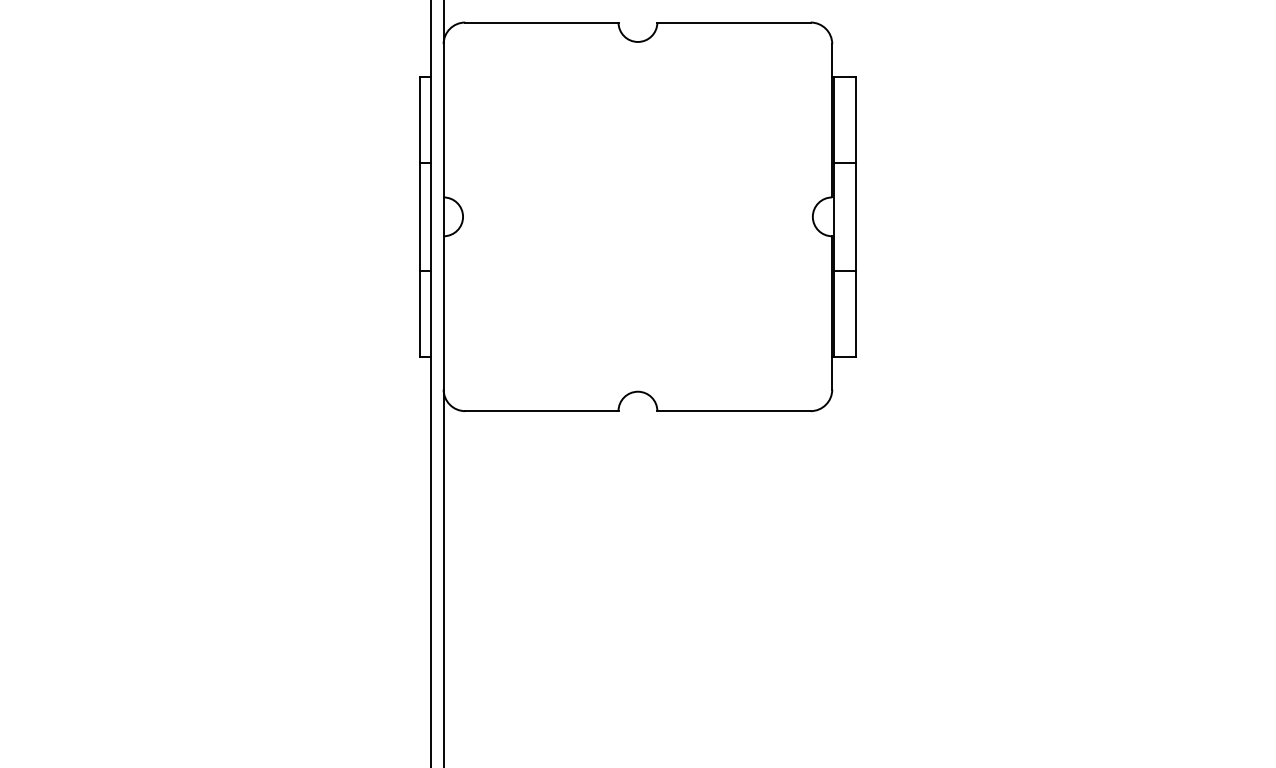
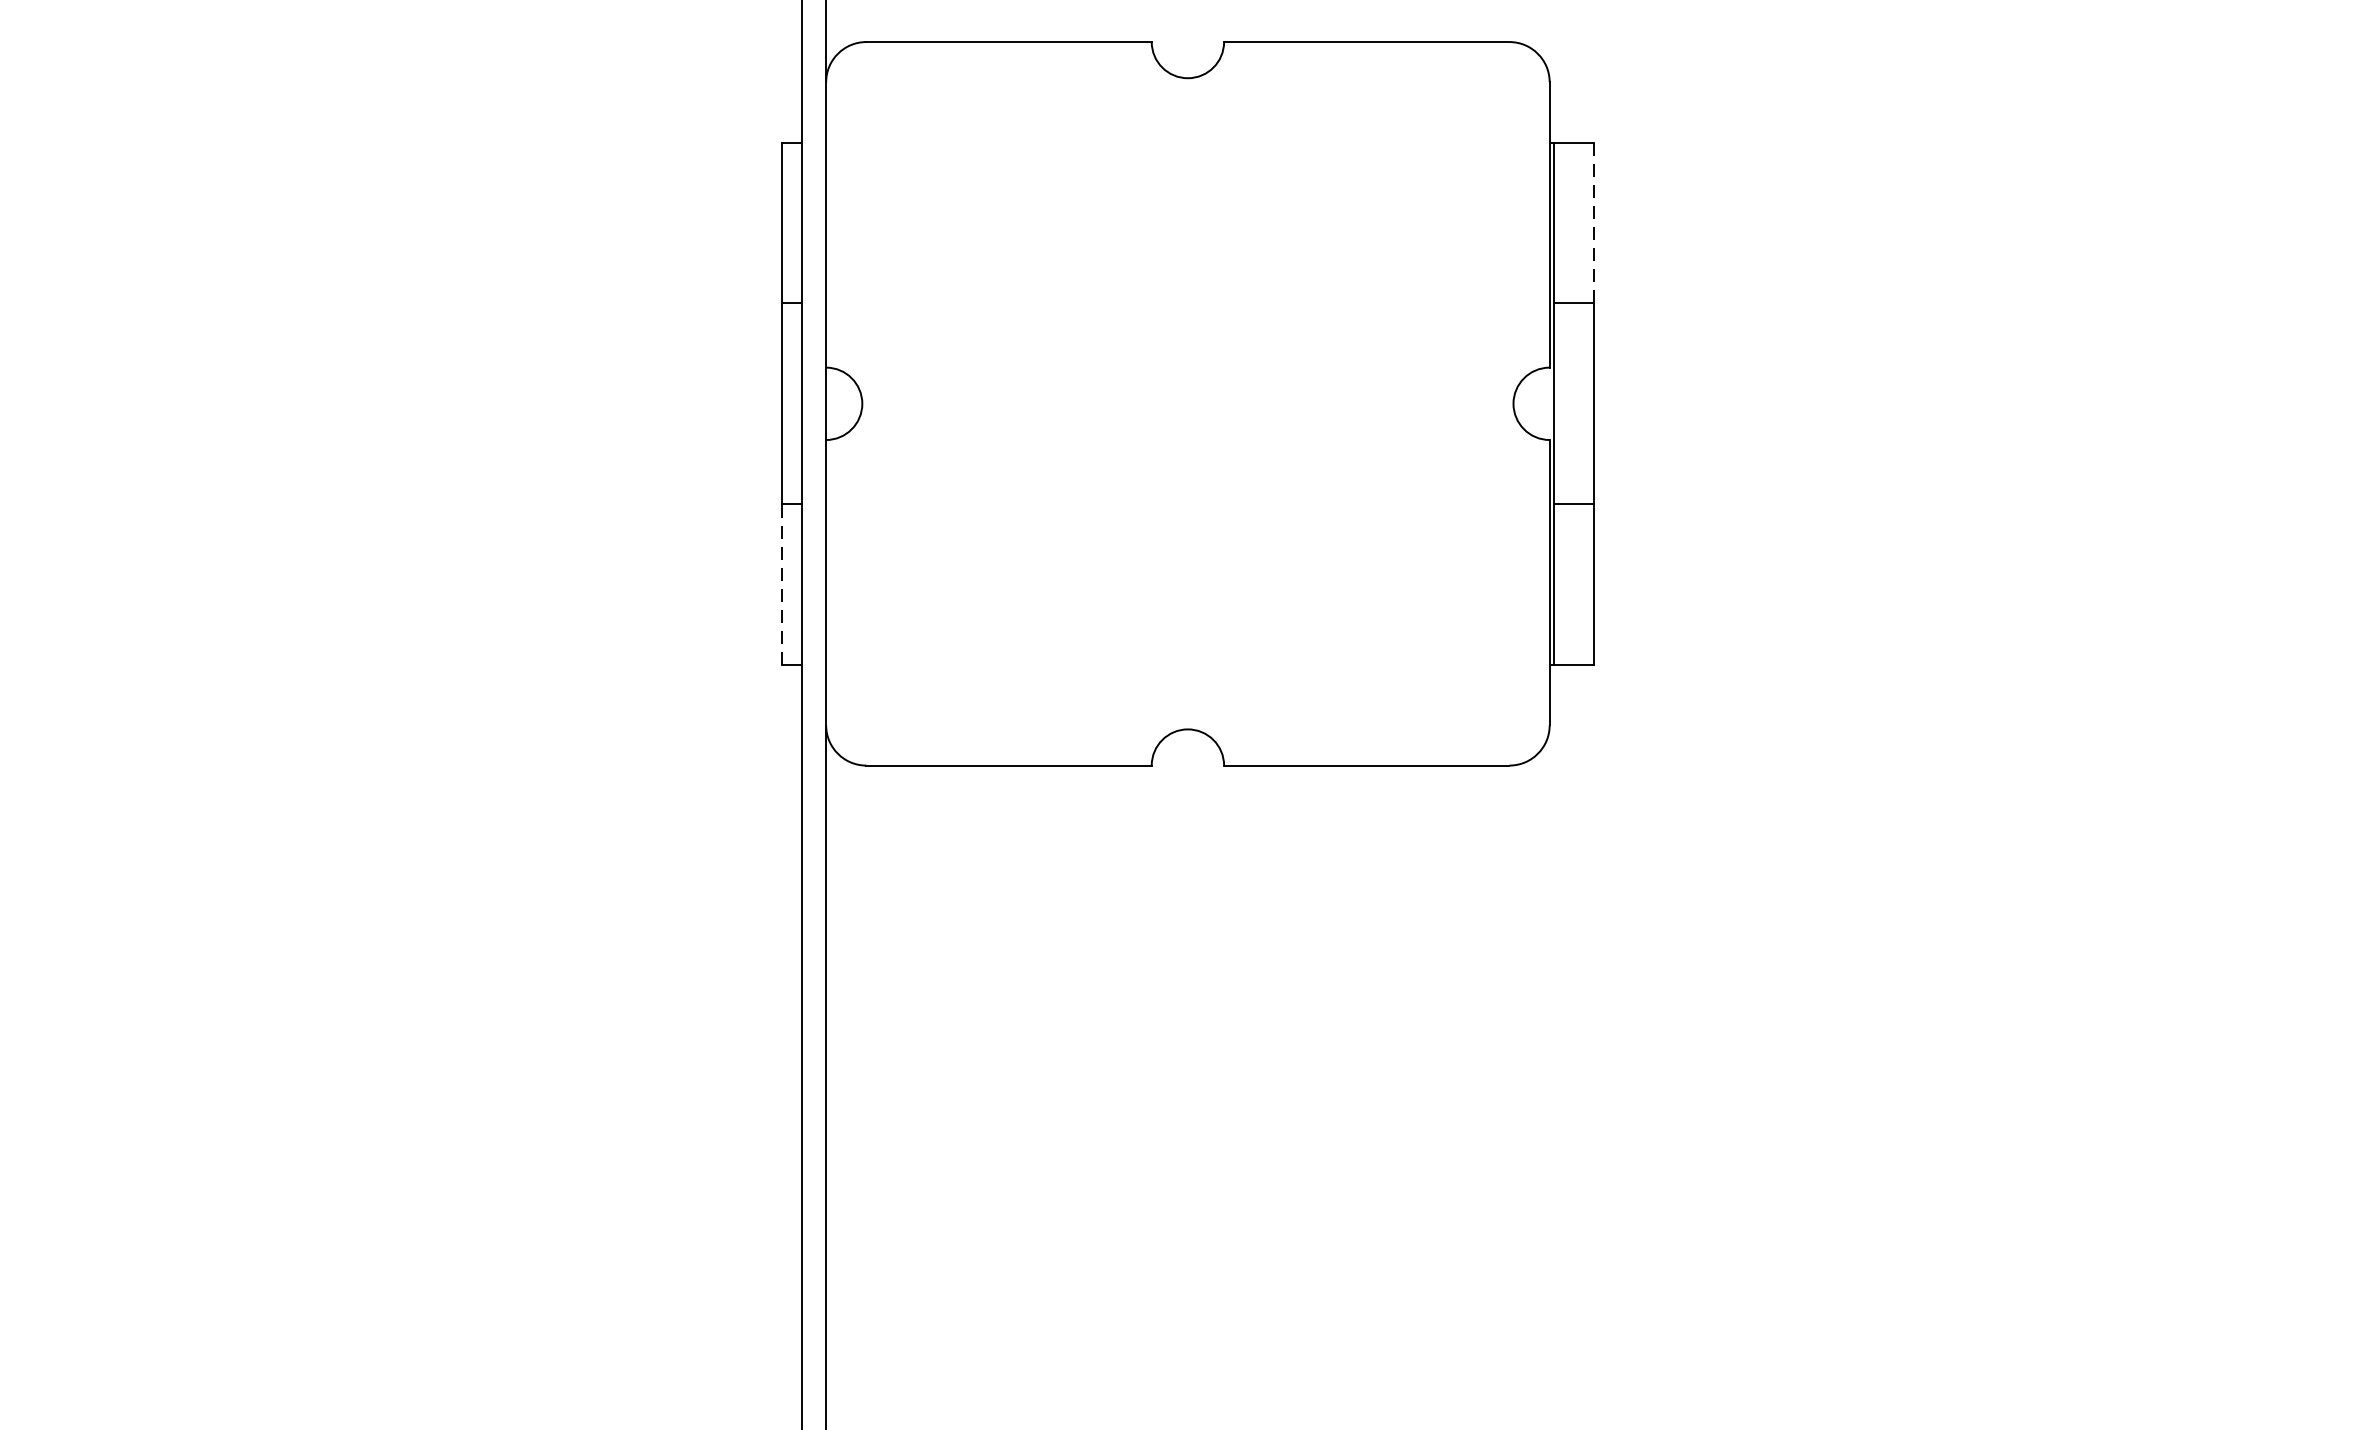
line: (856, 120) -> (1594, 224), solid -> dashed
line: (419, 313) -> (781, 583), solid -> dashed

